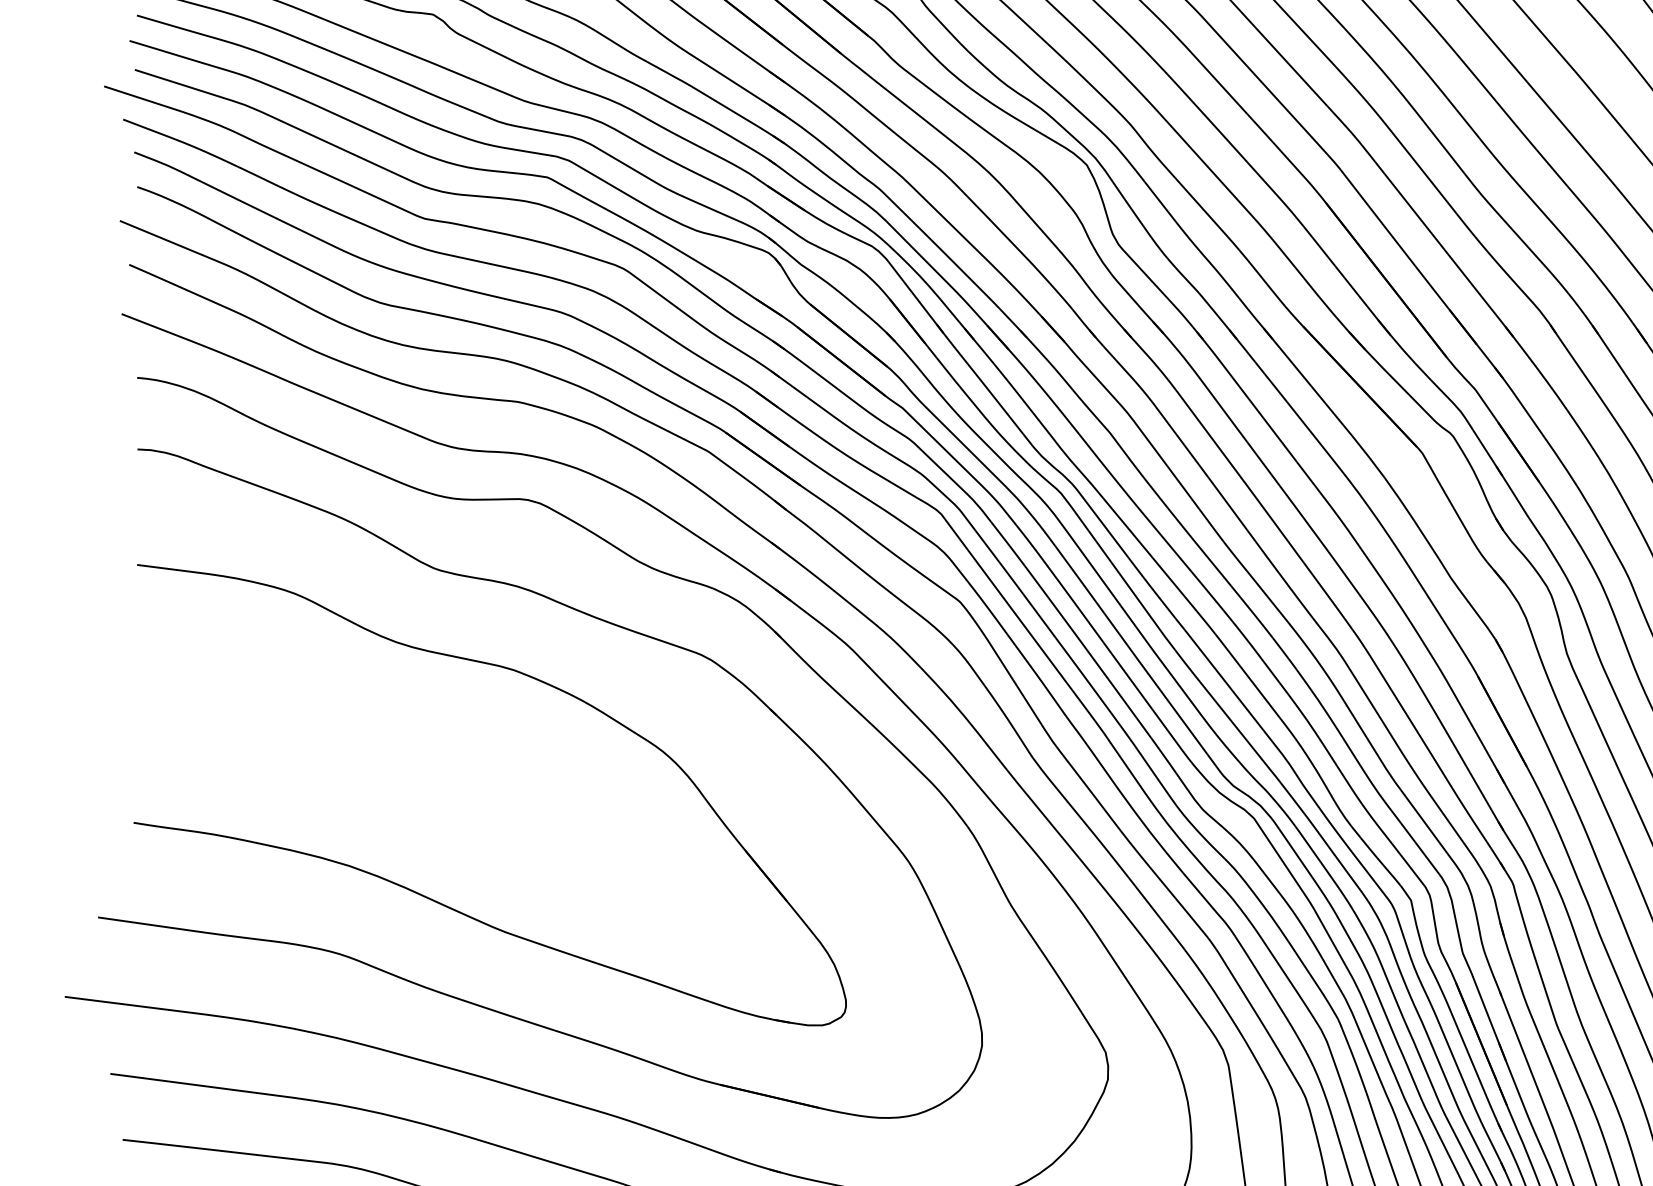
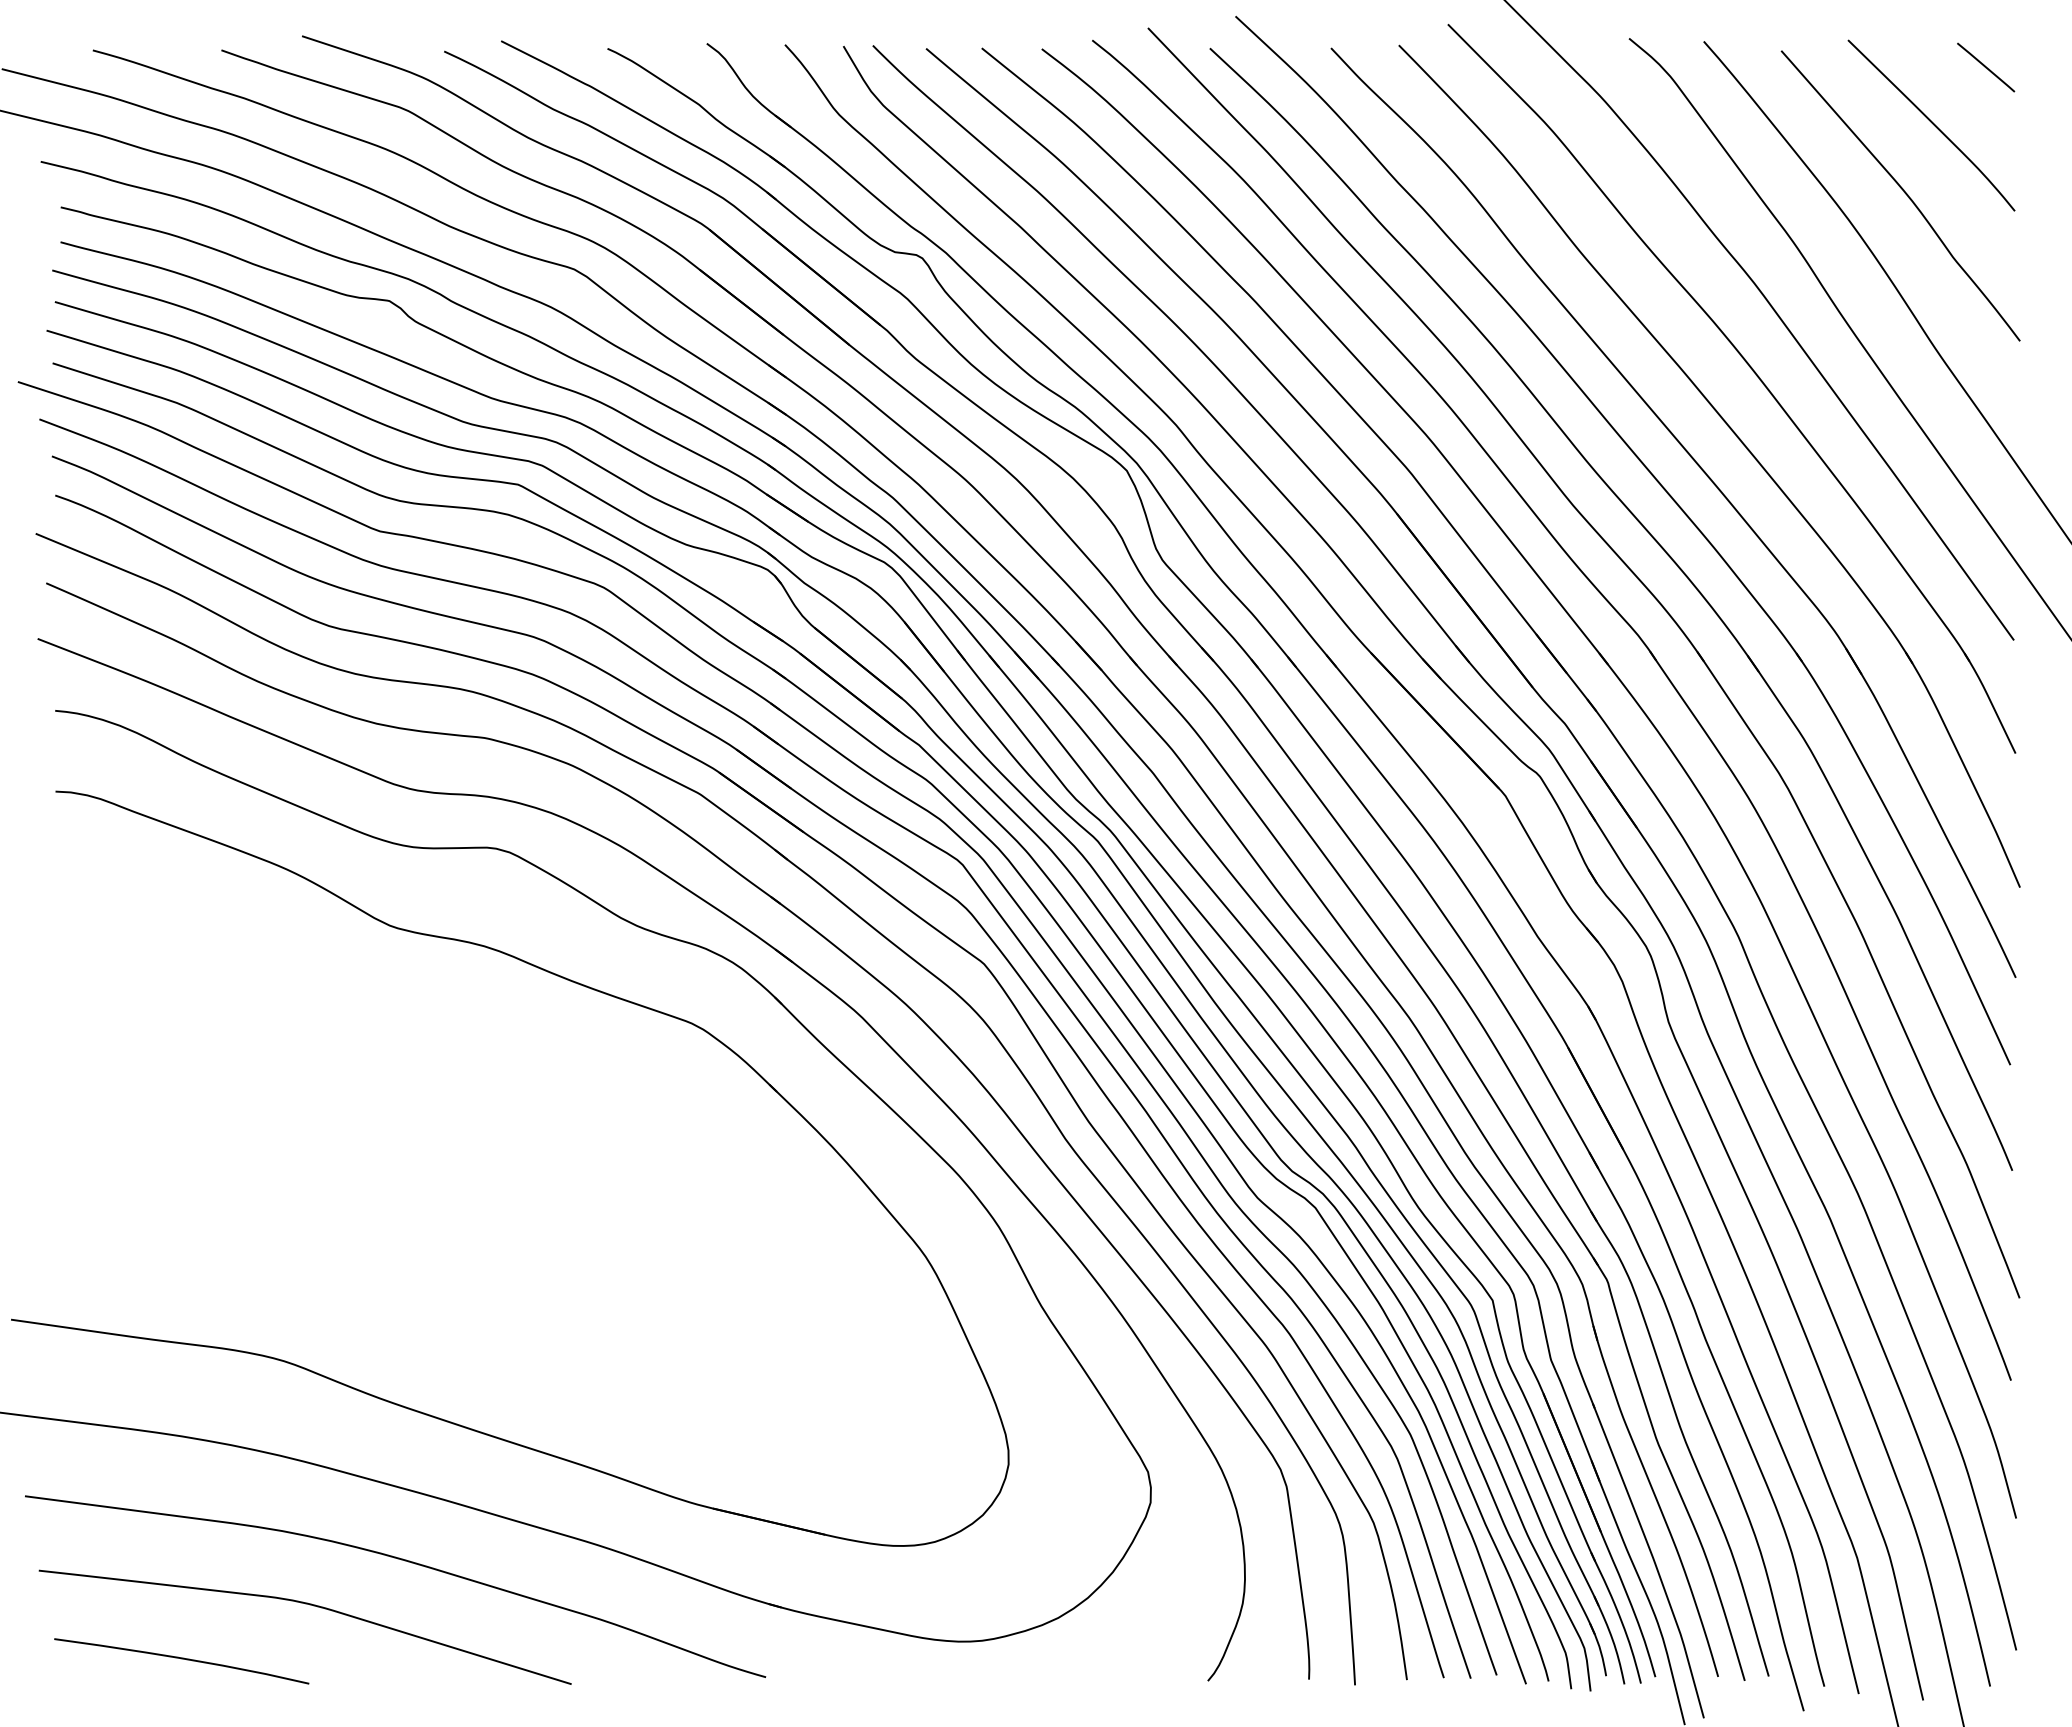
part: (445, 904) -> (403, 1305), removed

